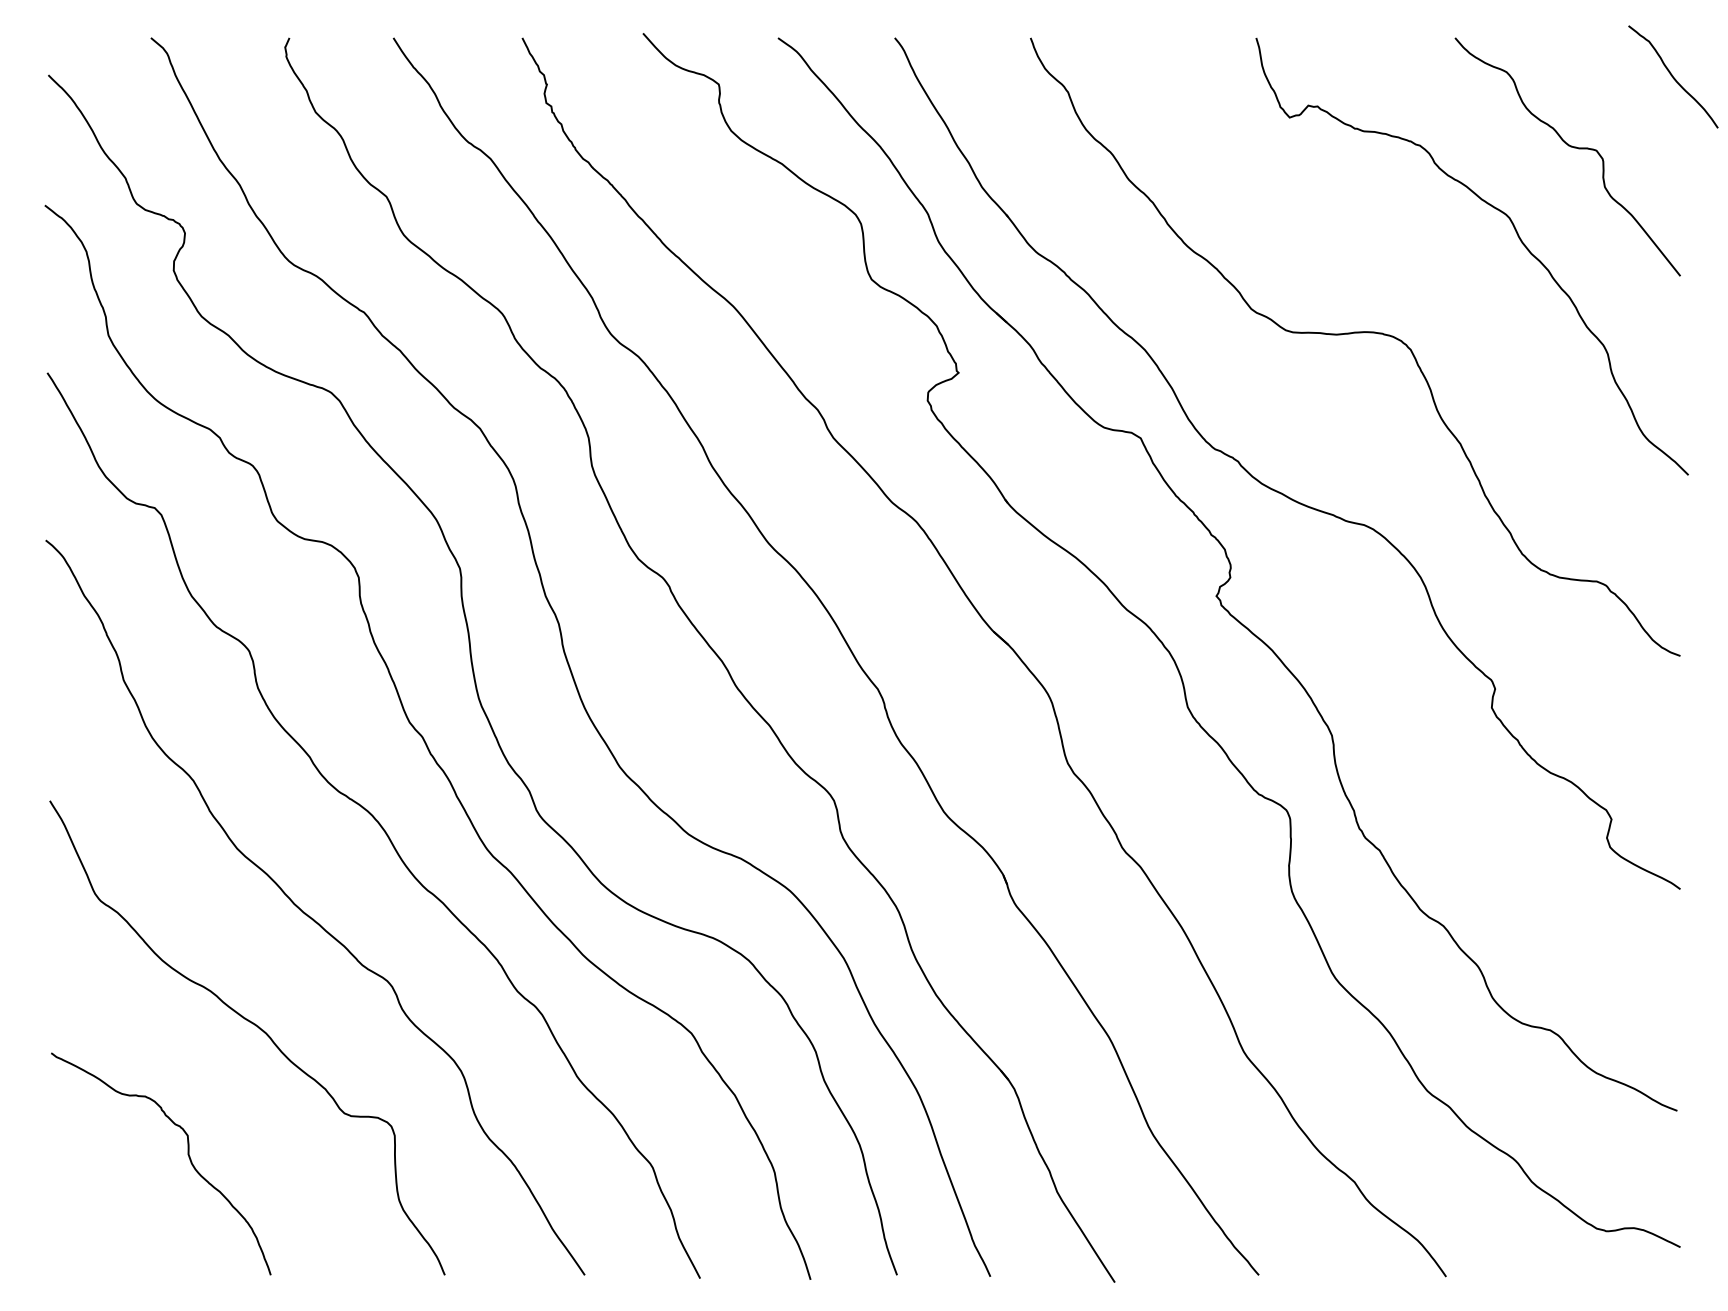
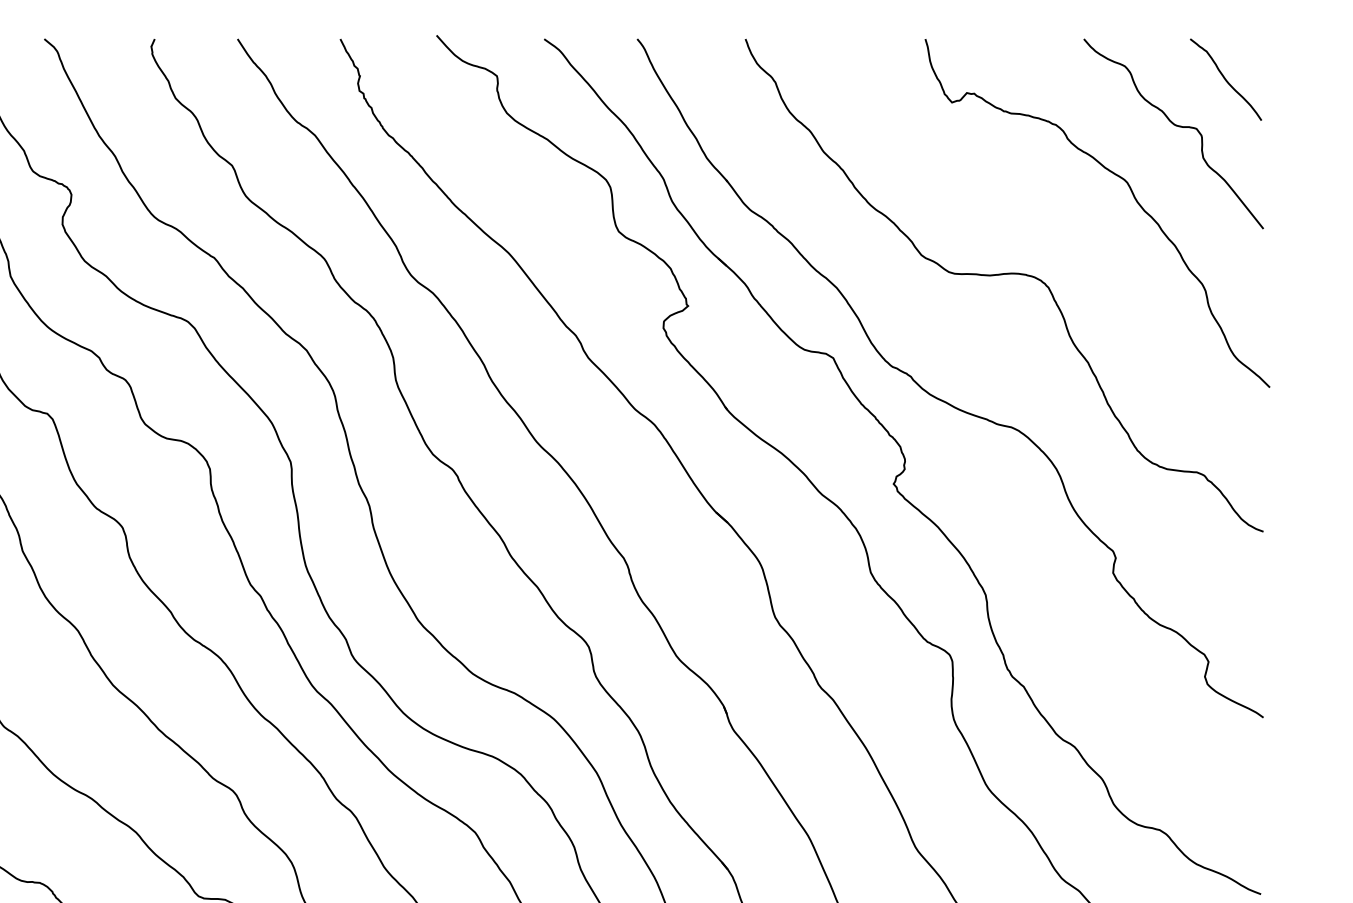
curve: (1673, 76) -> (1226, 79), moved

